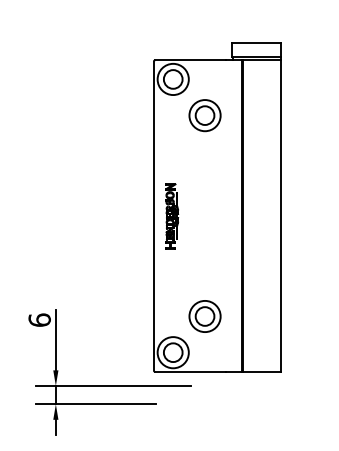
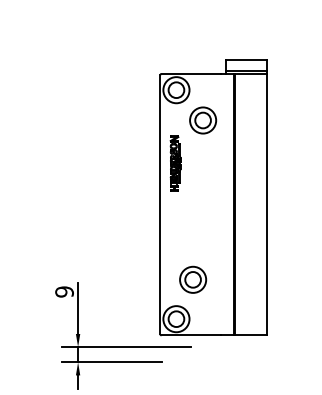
part: (172, 215) -> (175, 163), moved
part: (205, 316) -> (193, 279), moved
text: (39, 319) -> (64, 291), 6 -> 9

